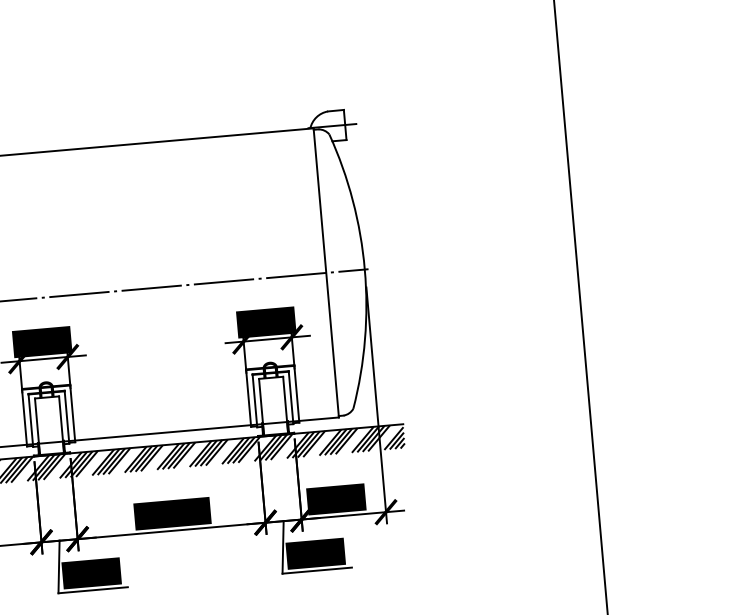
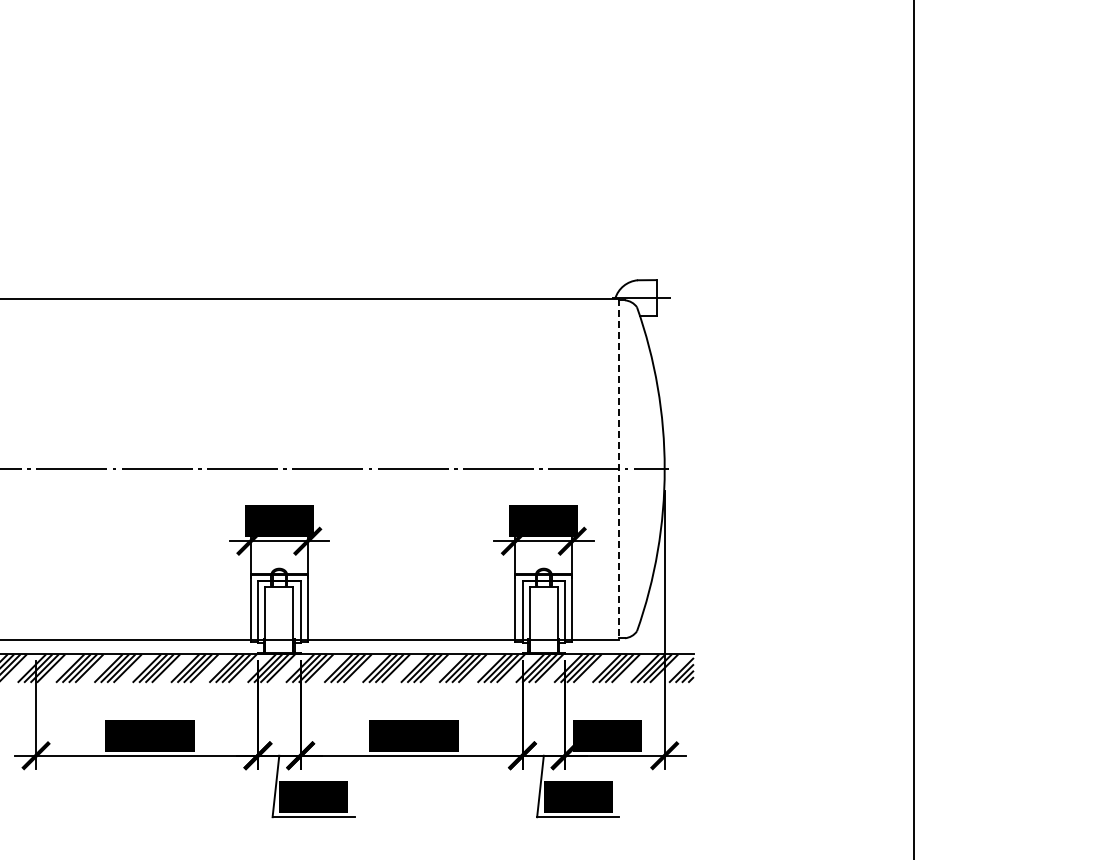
line: (326, 273) -> (619, 469), solid -> dashed

